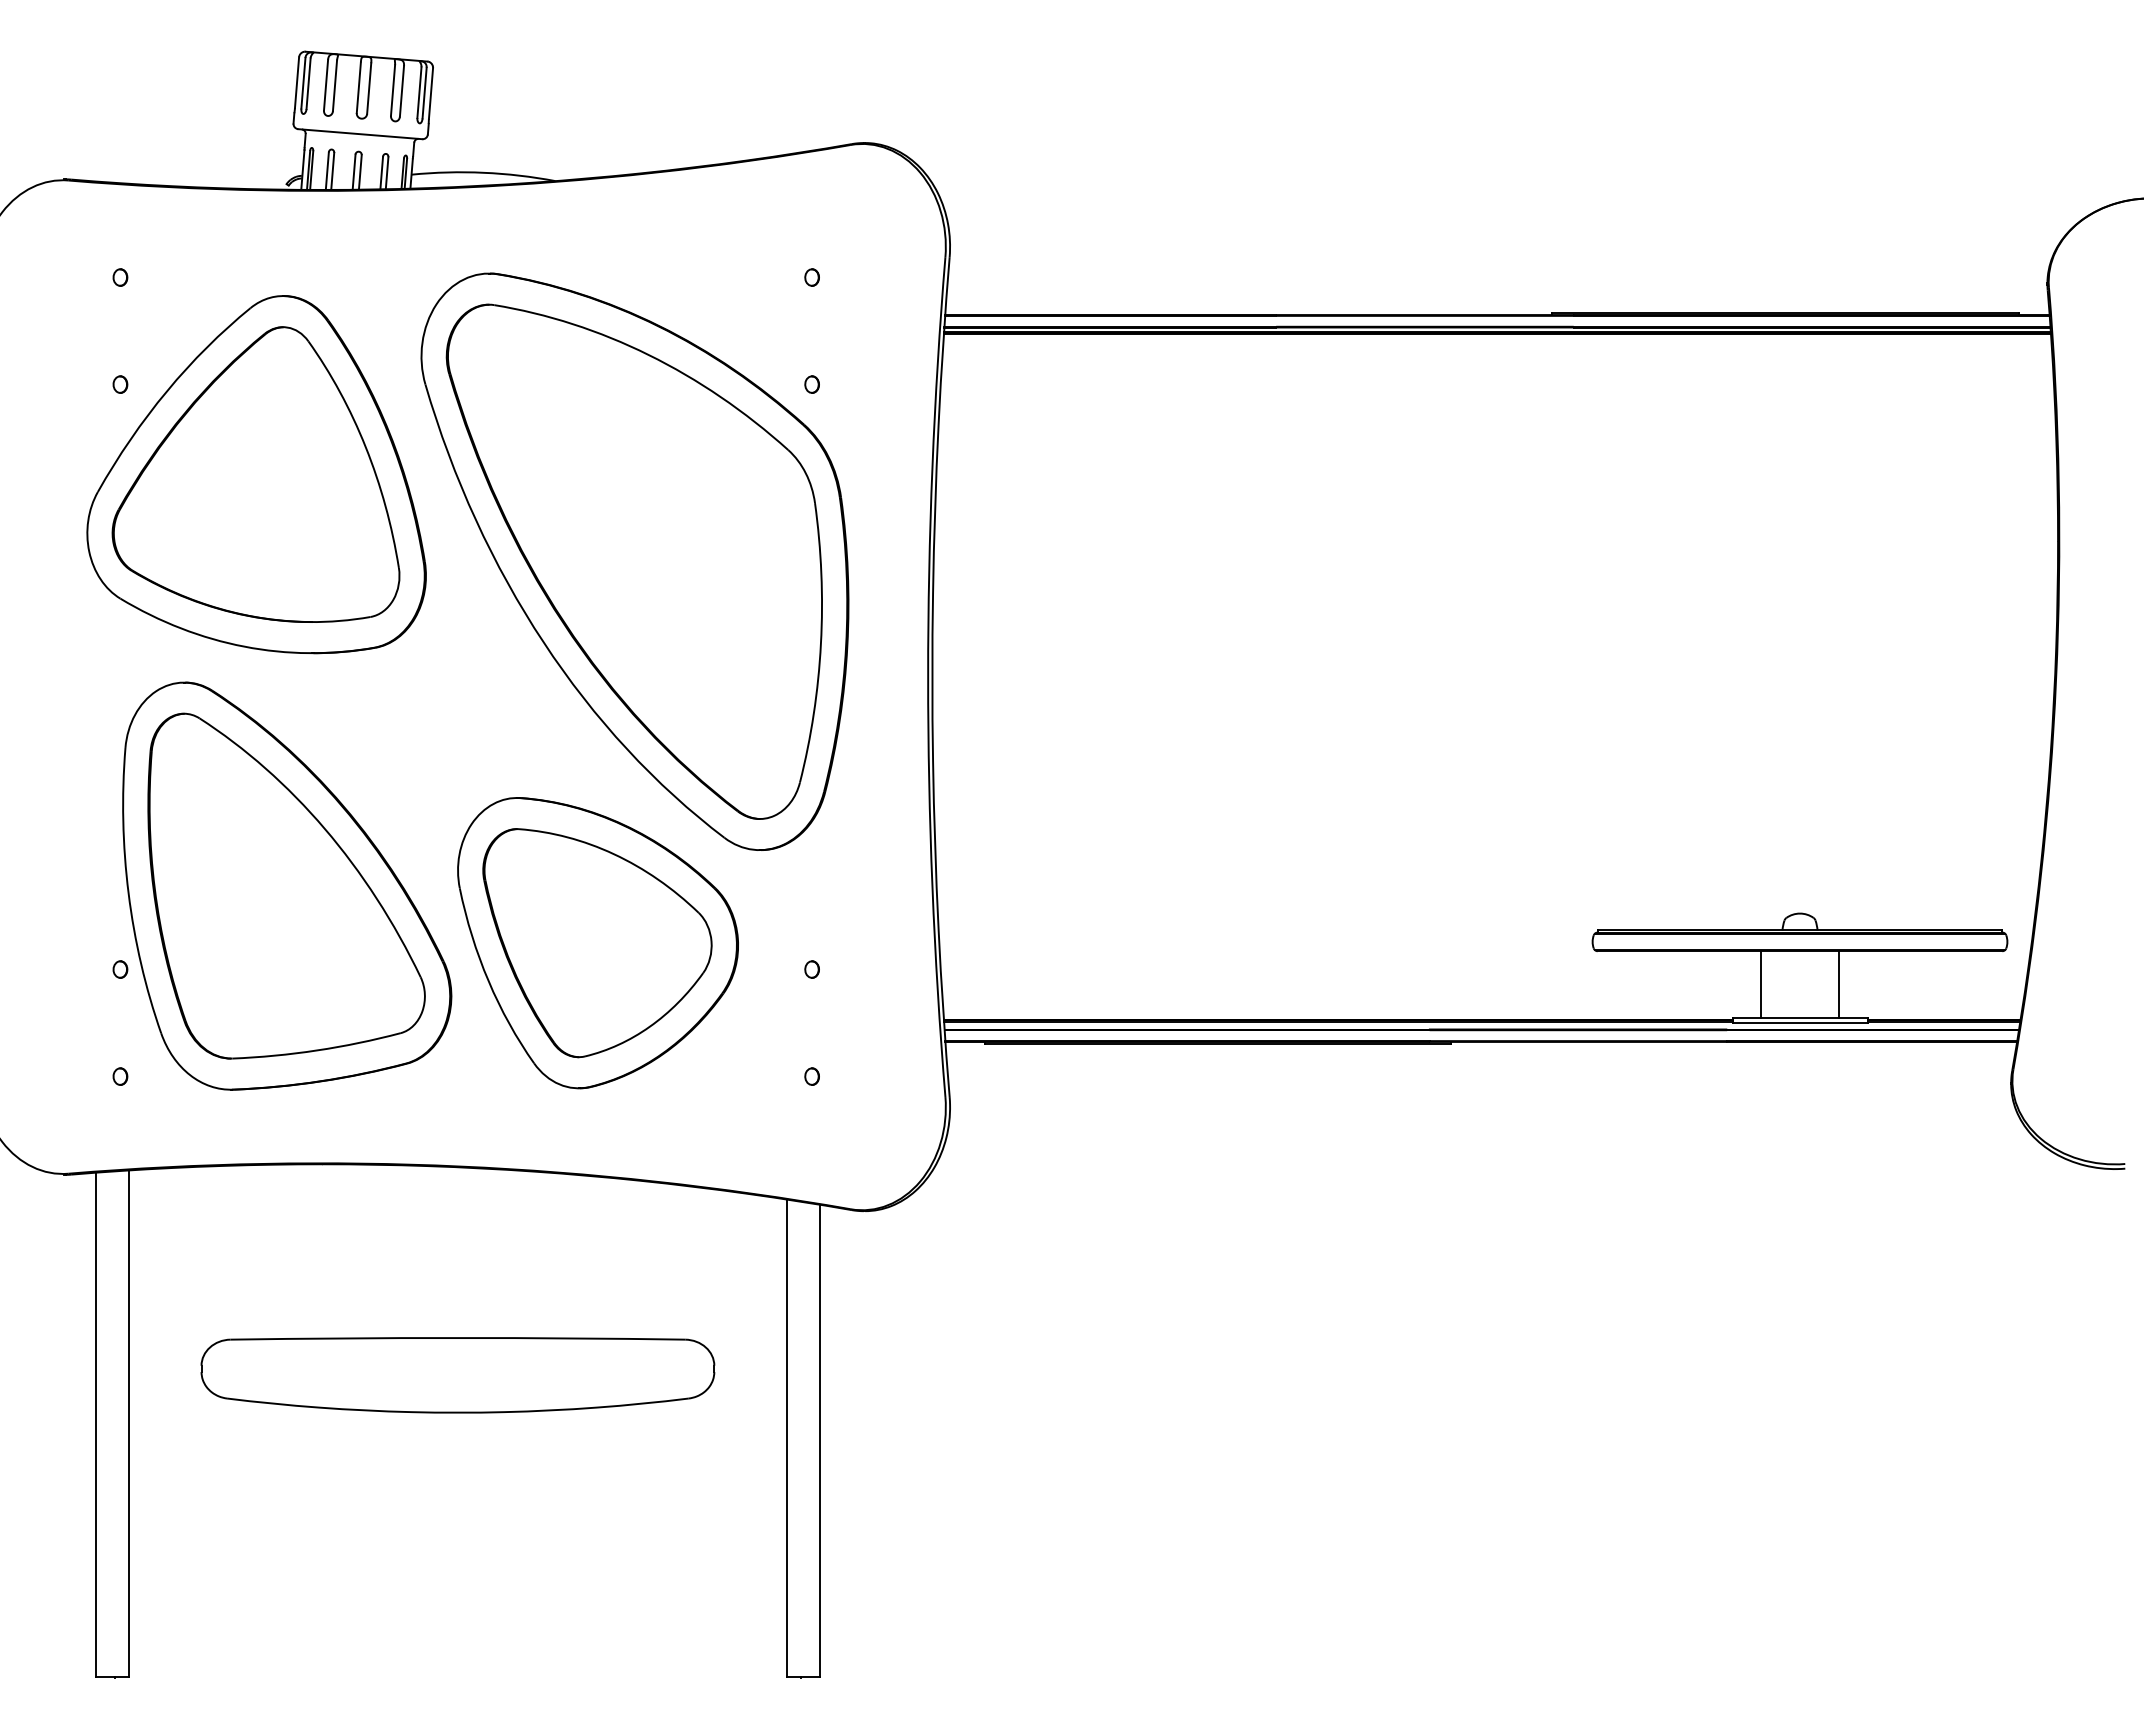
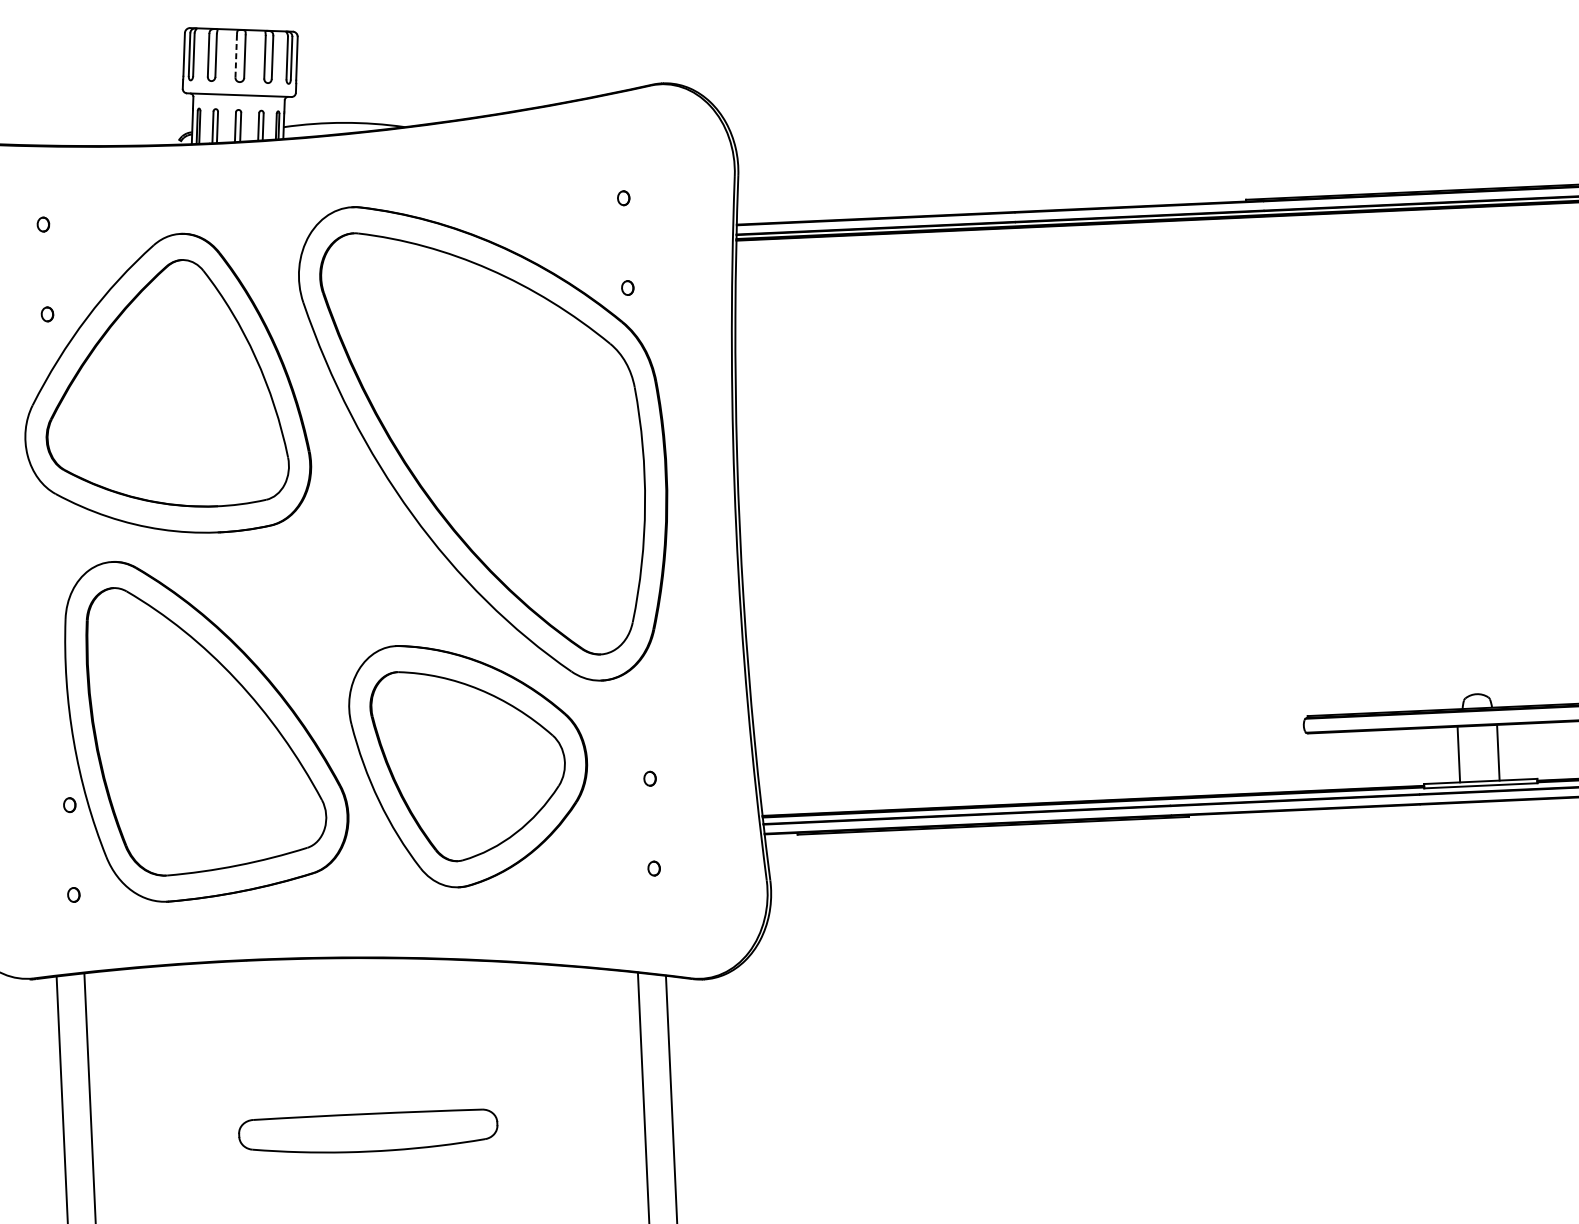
line: (358, 87) -> (235, 56), solid -> dashed
line: (1760, 984) -> (1498, 752), moved
line: (1839, 984) -> (1458, 754), moved
part: (457, 1375) -> (368, 1132), size x0.6

